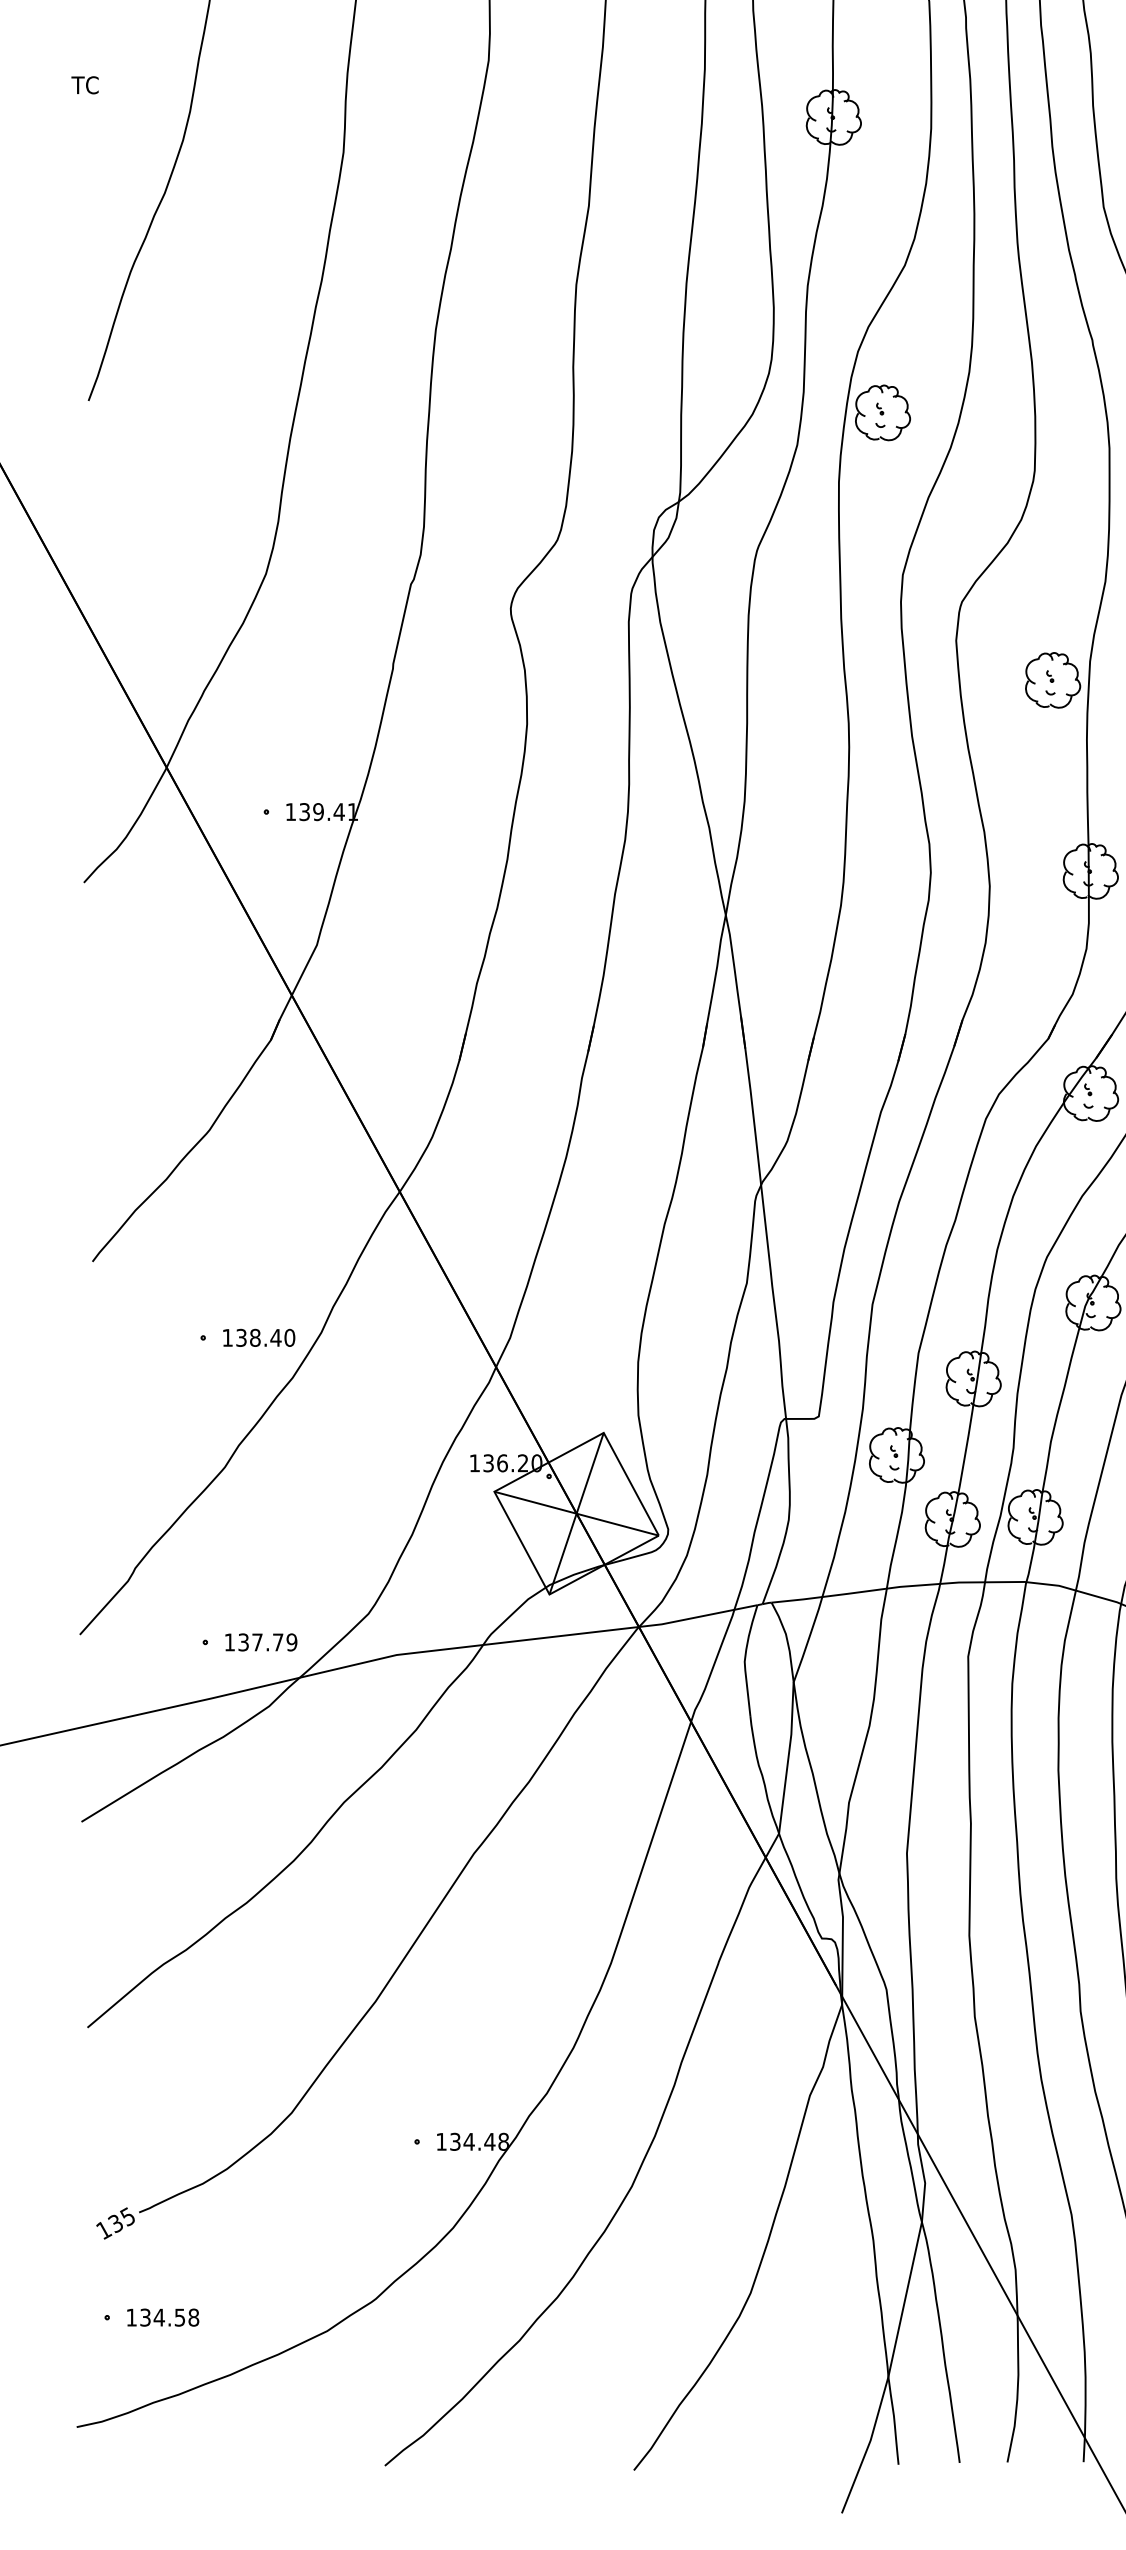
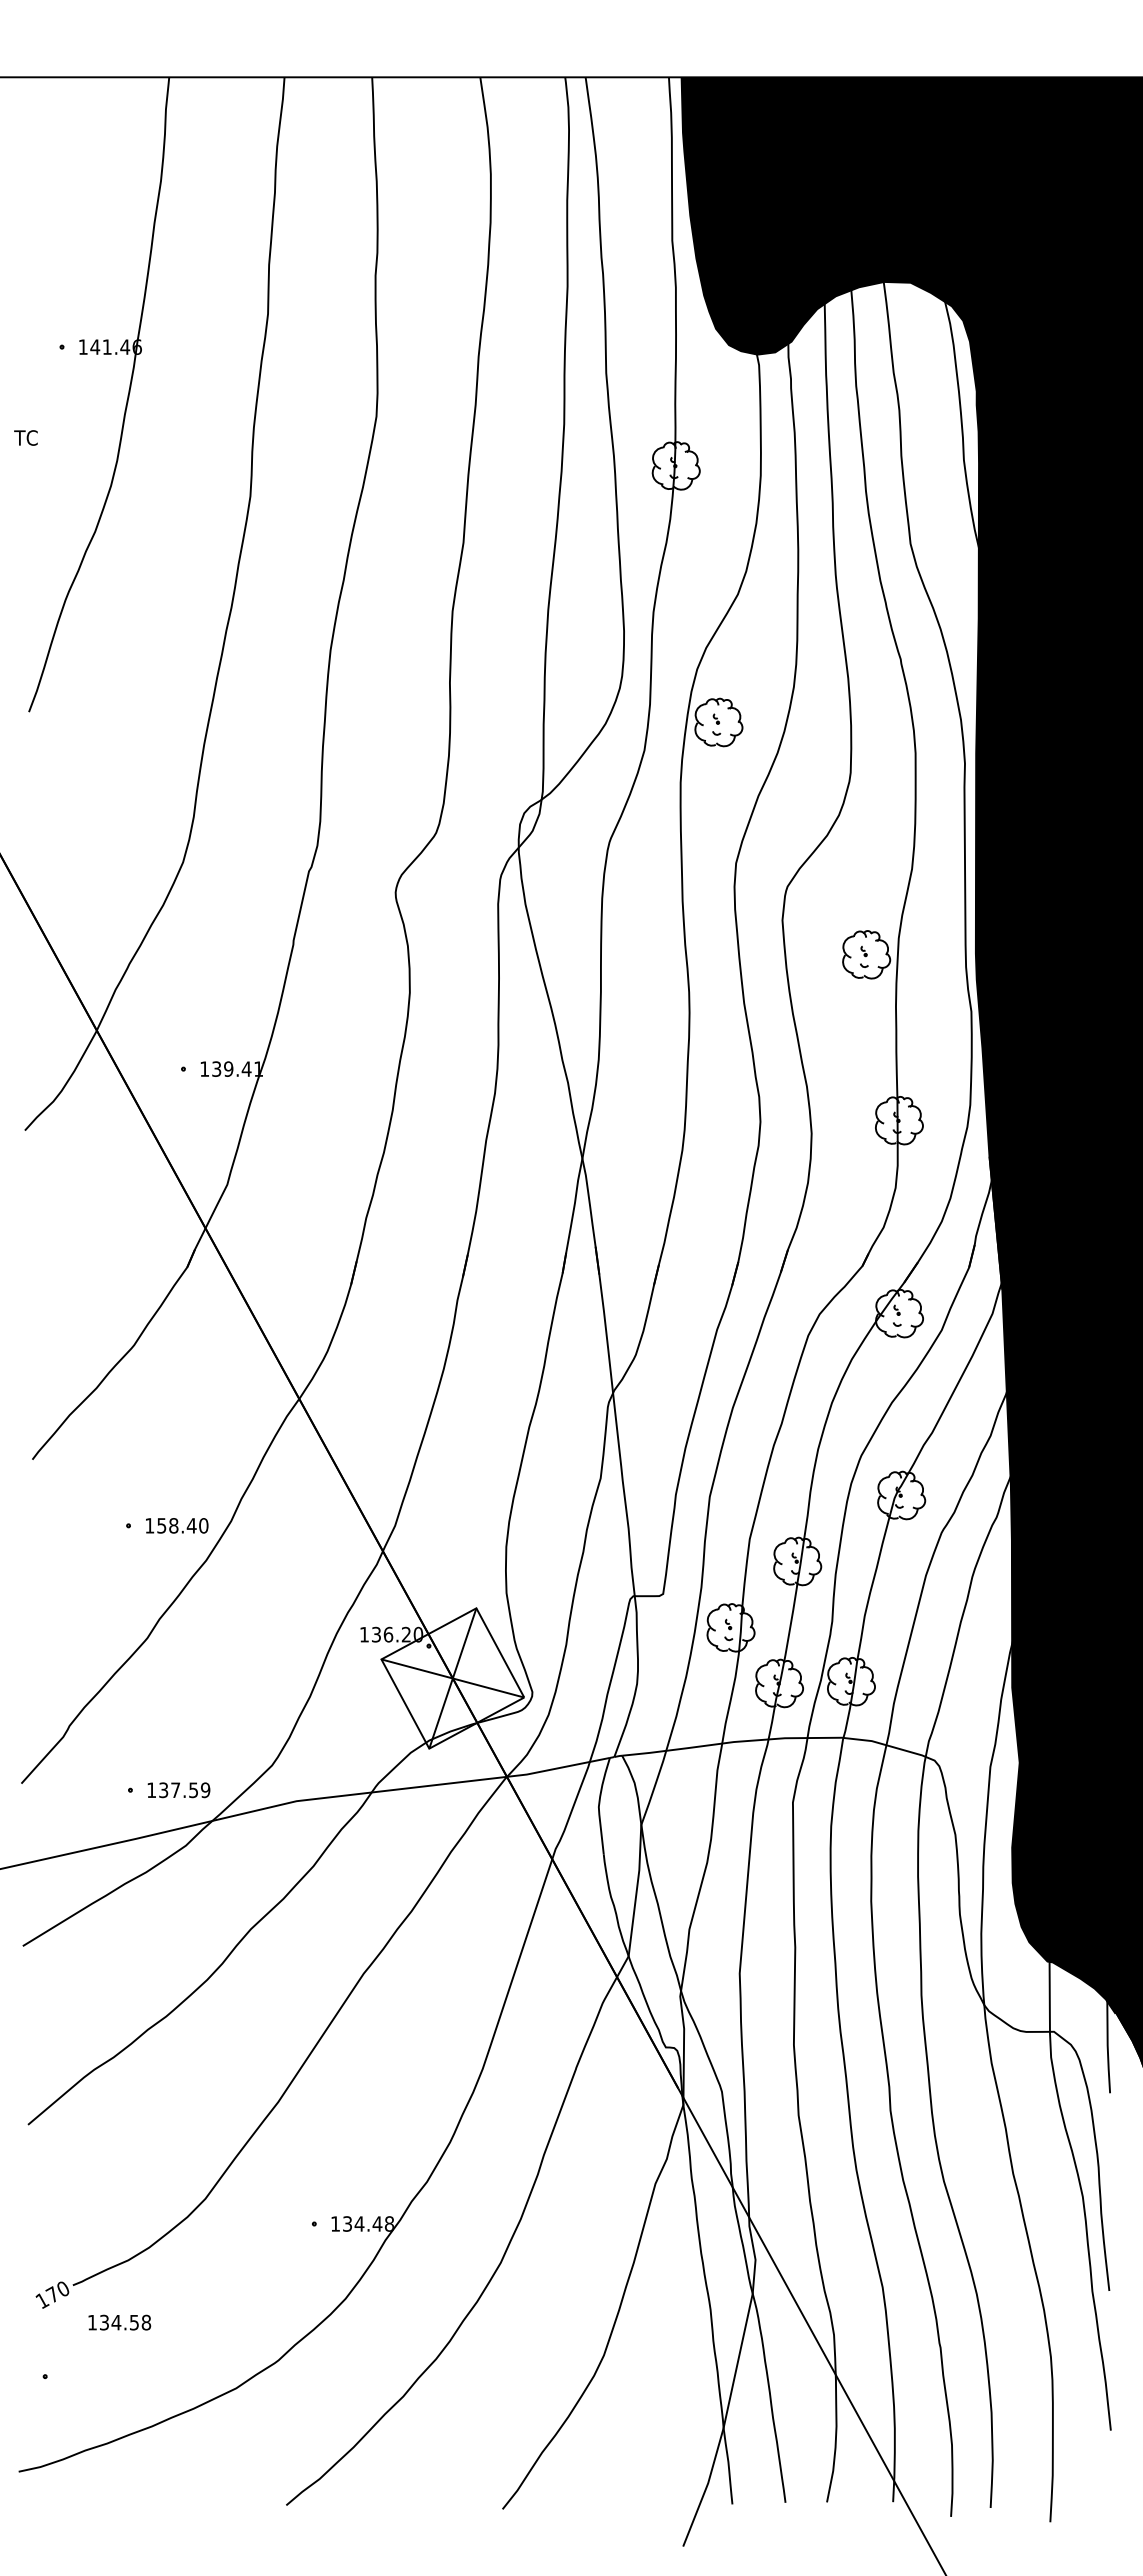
text: (241, 1337) -> (161, 1525), 138.40 -> 158.40
text: (277, 1642) -> (193, 1790), 137.79 -> 137.59
text: (120, 2219) -> (56, 2291), 135 -> 170
text: (162, 2317) -> (119, 2322), moved

